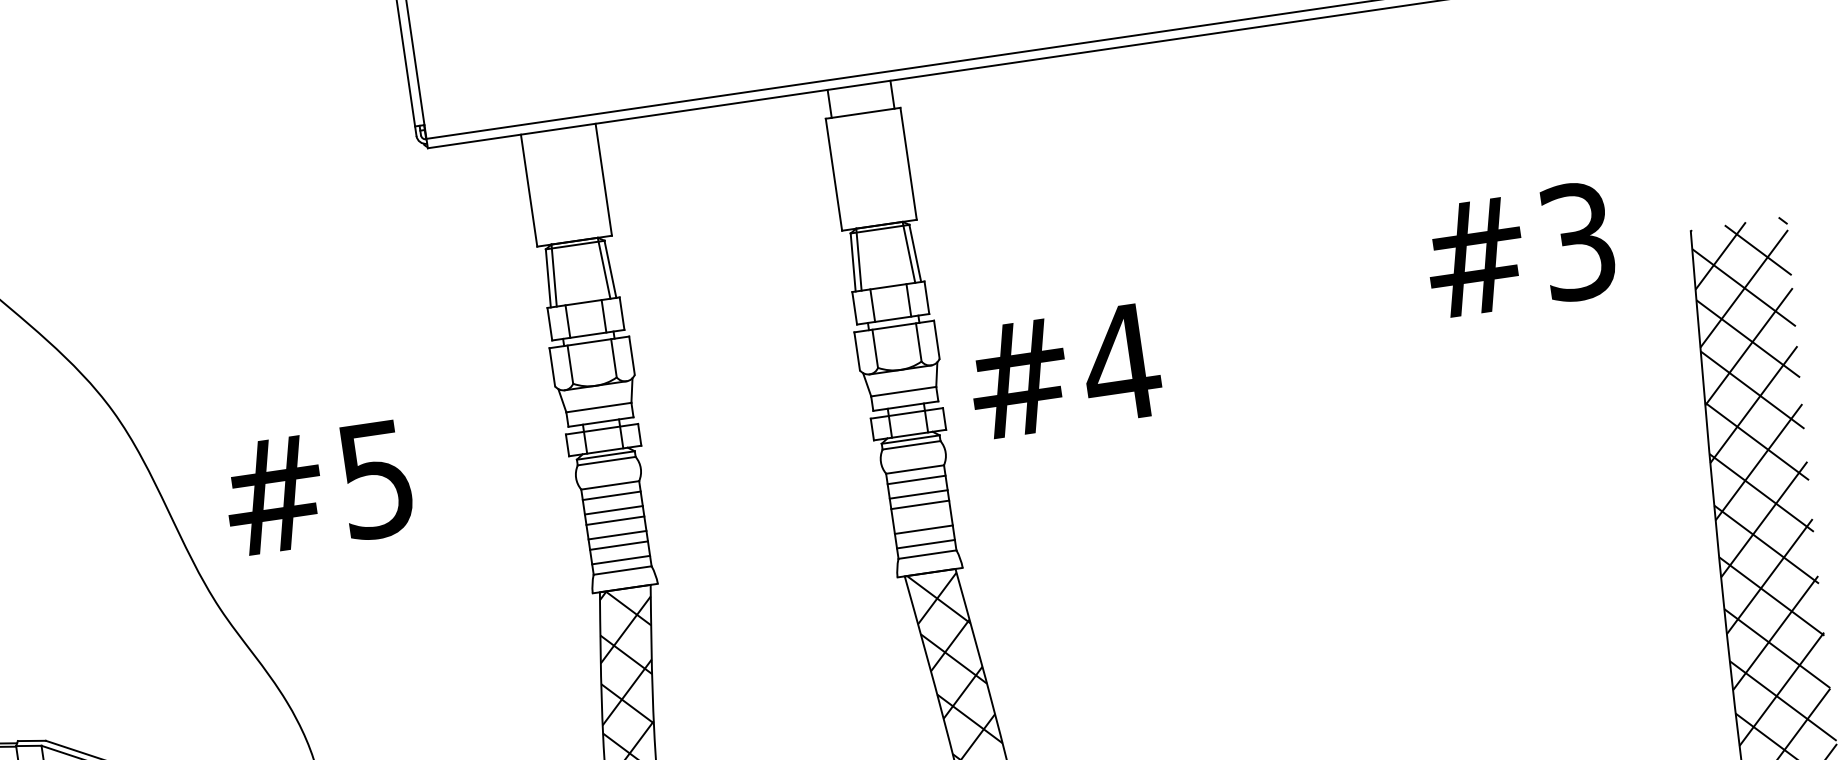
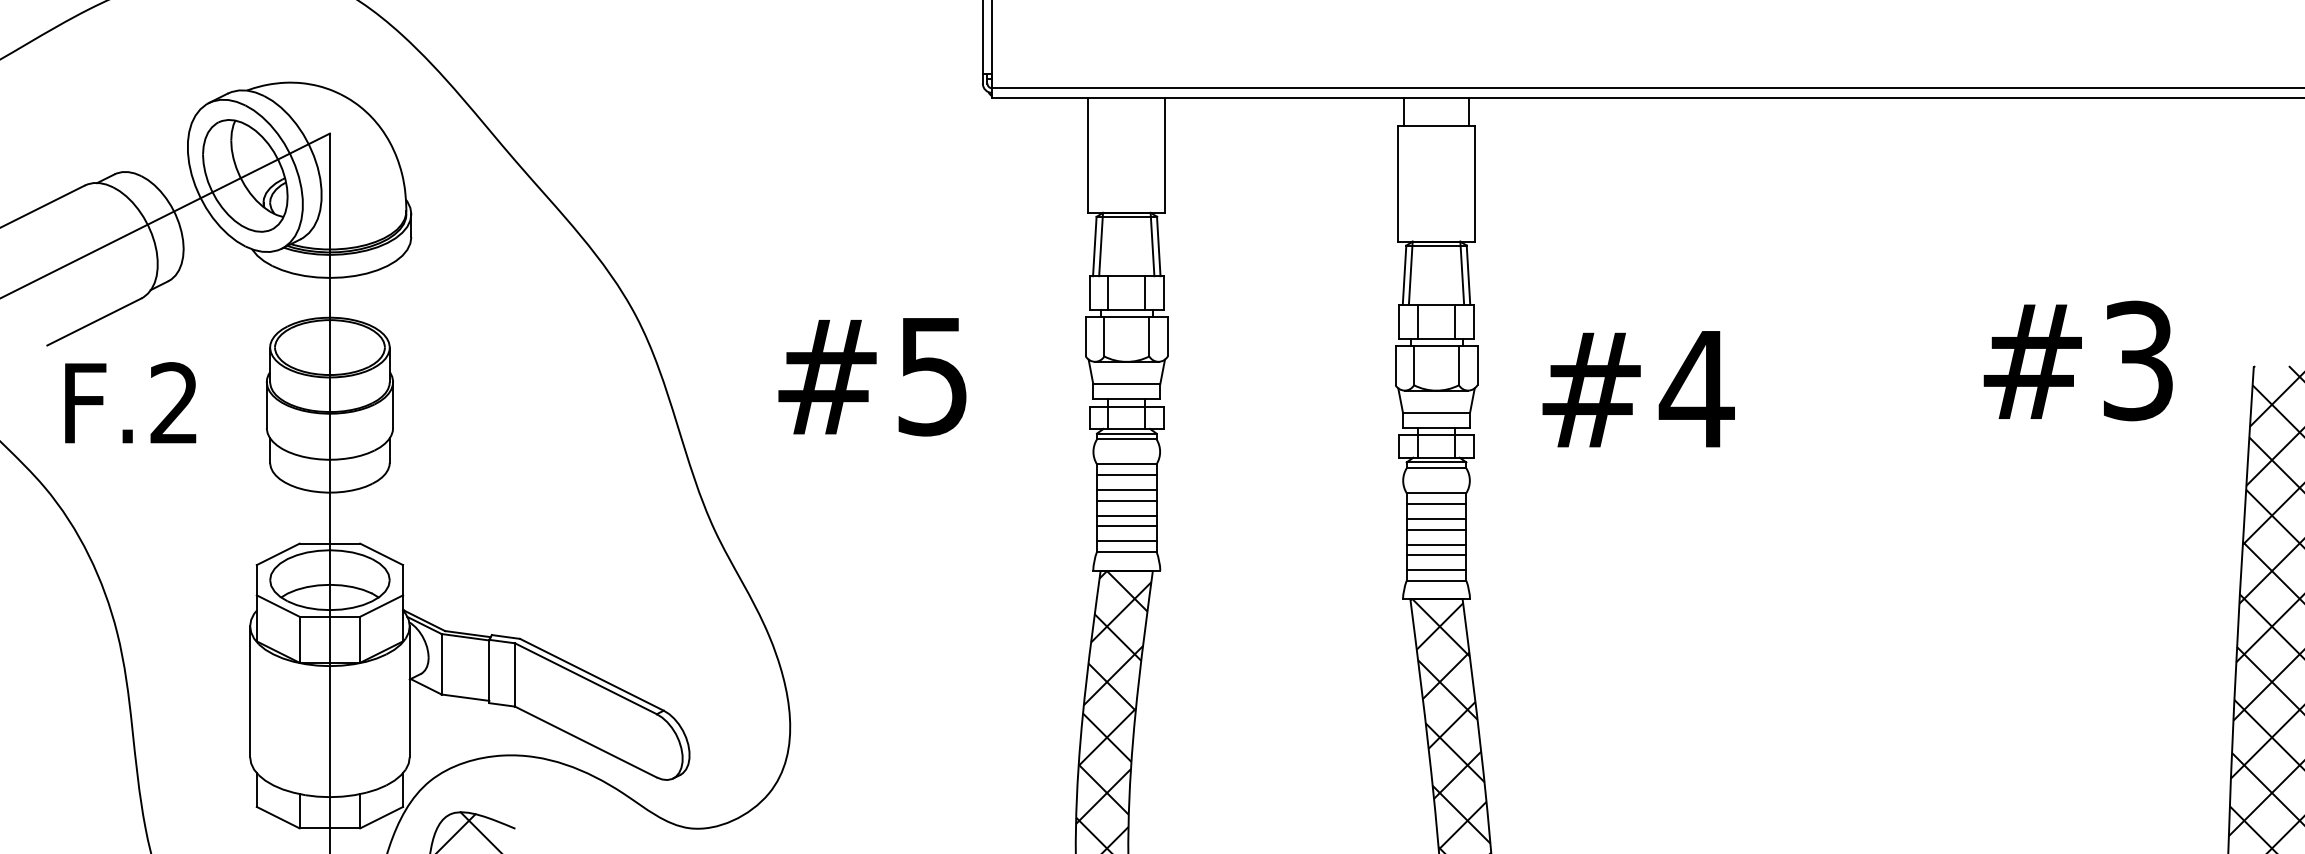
text: (1064, 371) -> (1638, 389), moved
text: (318, 489) -> (872, 377), moved
line: (922, 519) -> (1436, 544), added

